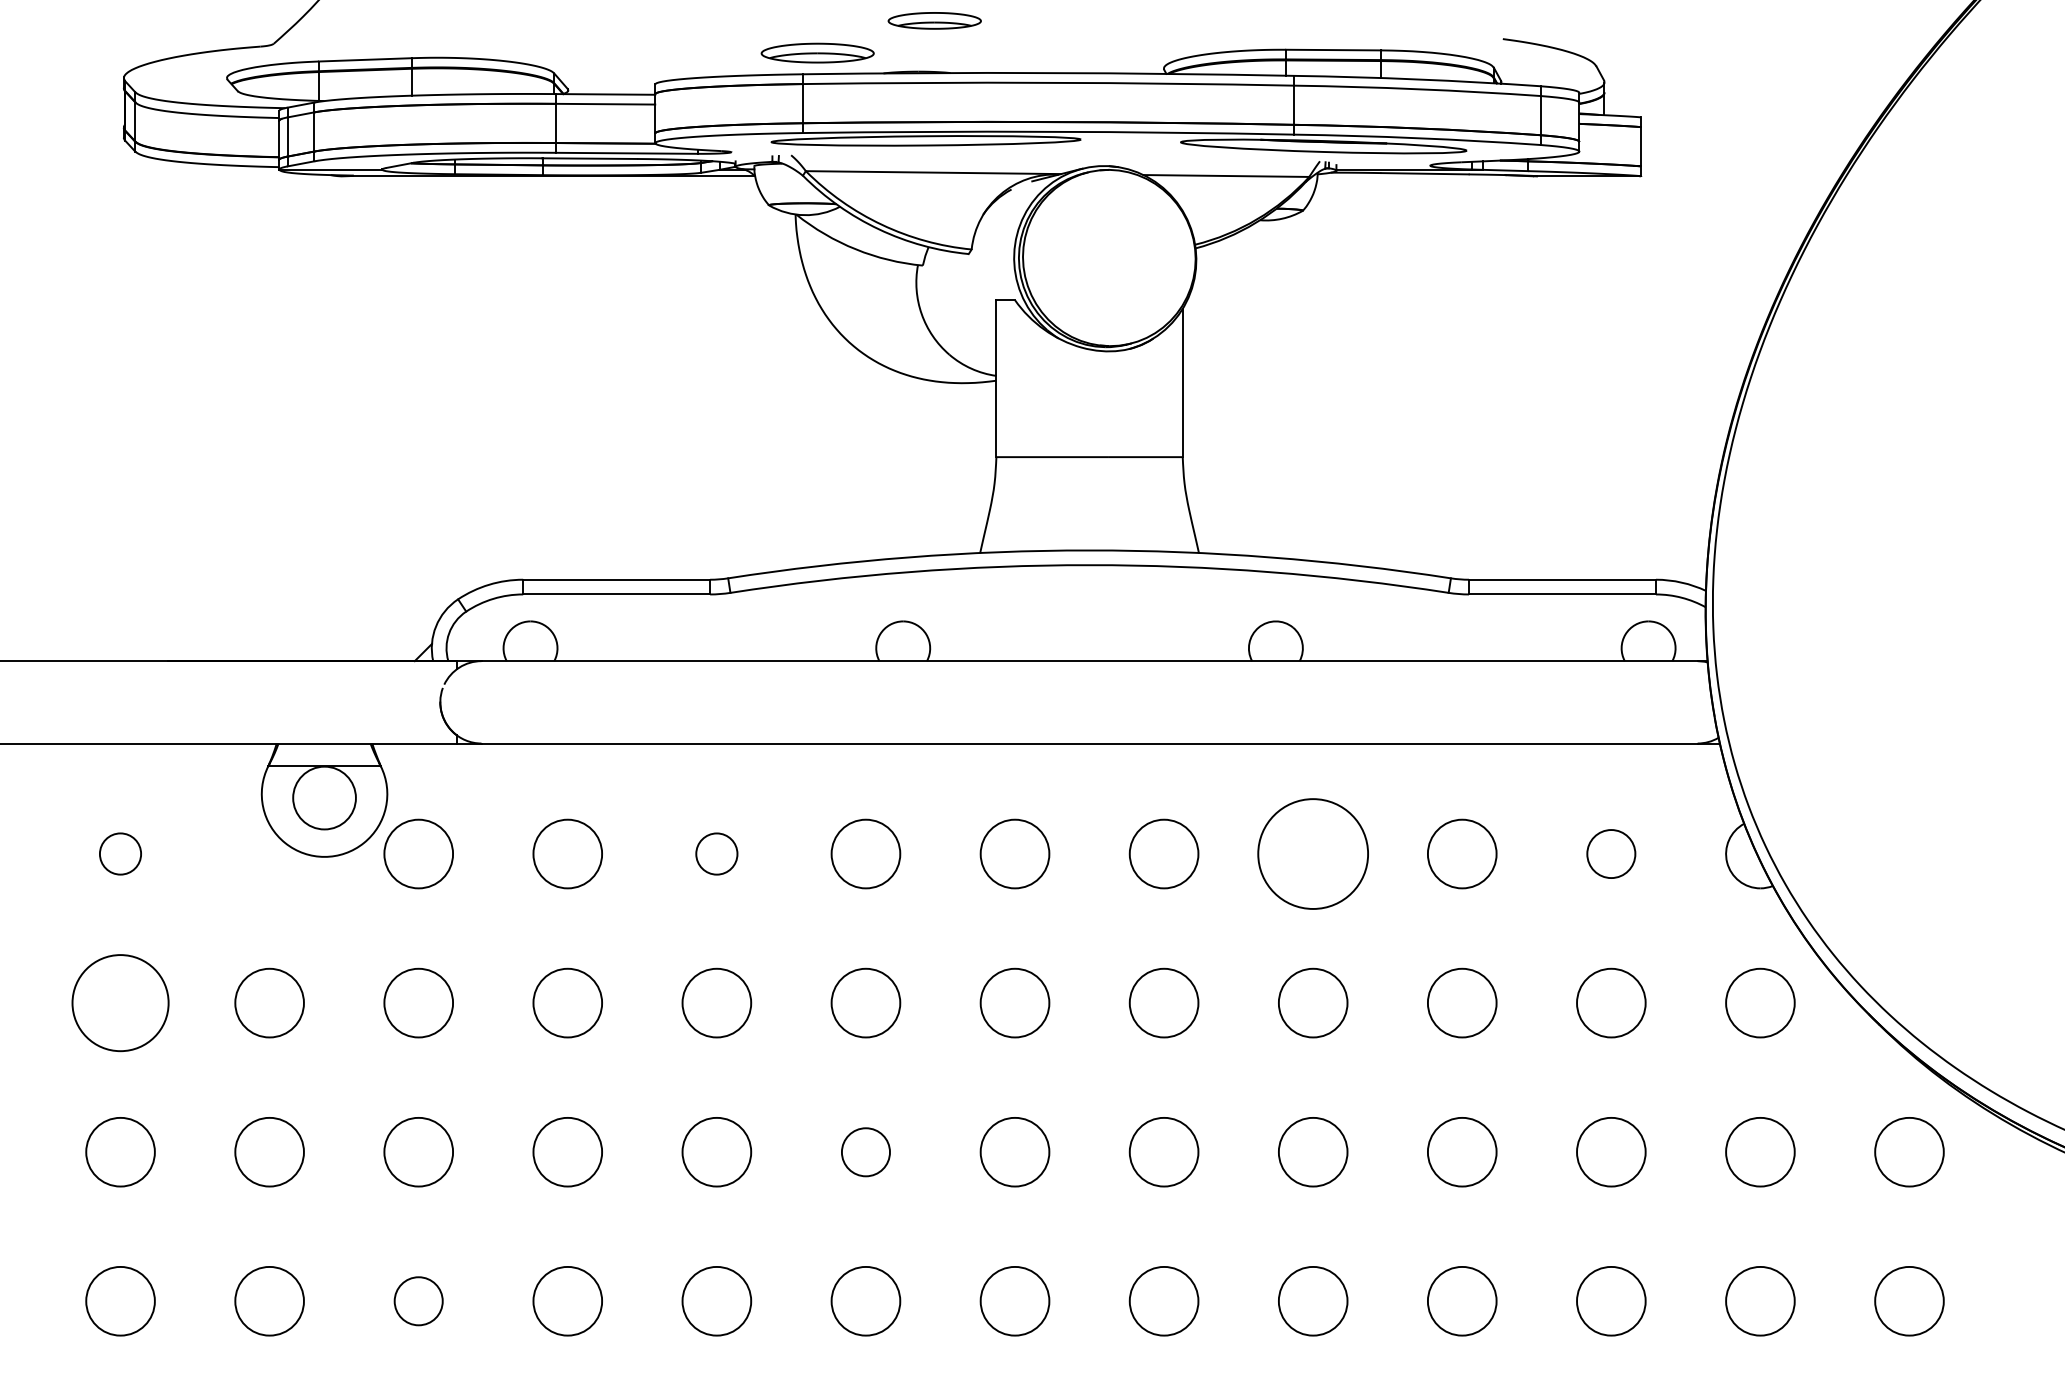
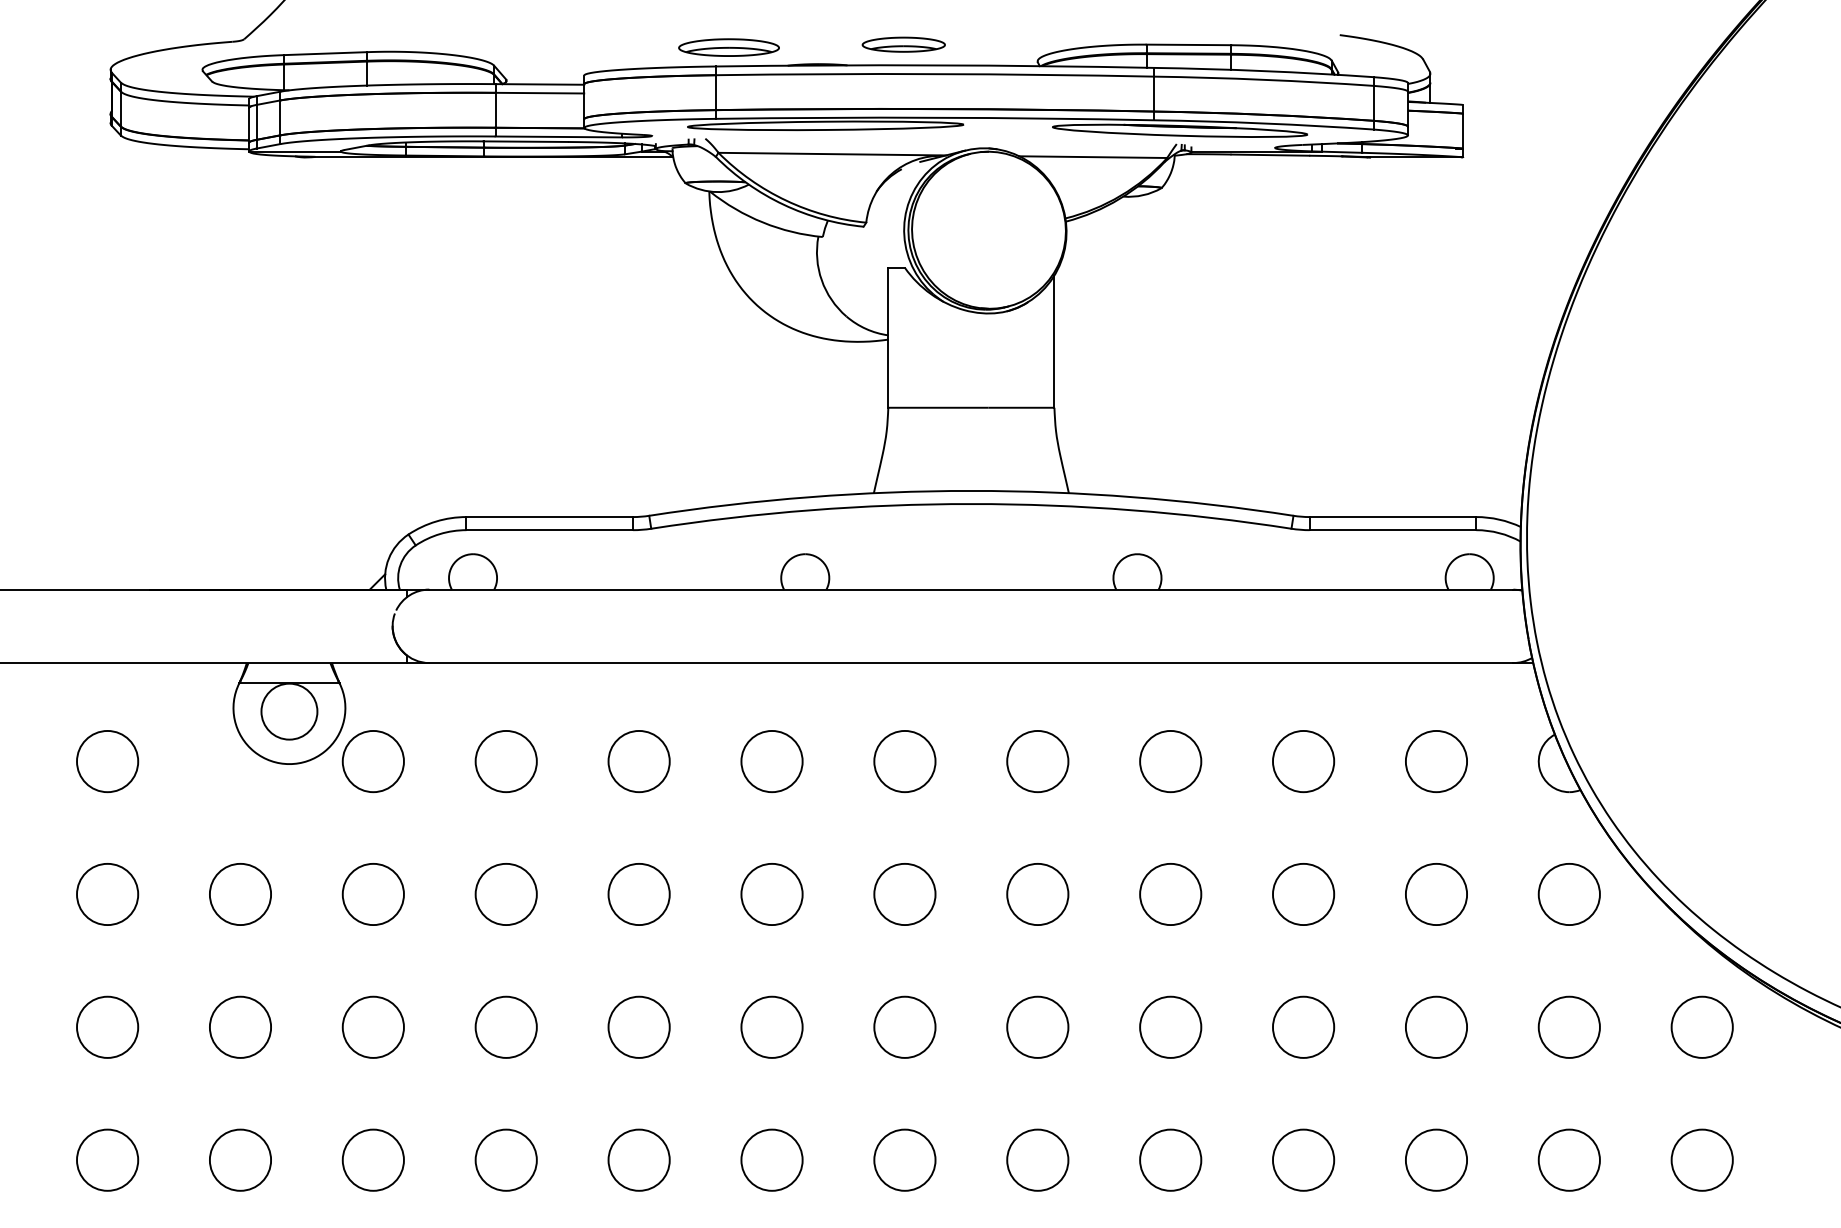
part: (934, 20) -> (903, 44), moved
circle: (120, 853) -> (107, 761), size x1.67
circle: (716, 853) -> (638, 761), size x1.67
circle: (1312, 853) -> (1170, 761), size x0.62
circle: (1611, 853) -> (1436, 761), size x1.43
circle: (120, 1002) -> (107, 893), size x0.71
circle: (865, 1152) -> (771, 1027), size x1.43
circle: (418, 1300) -> (373, 1159), size x1.43

